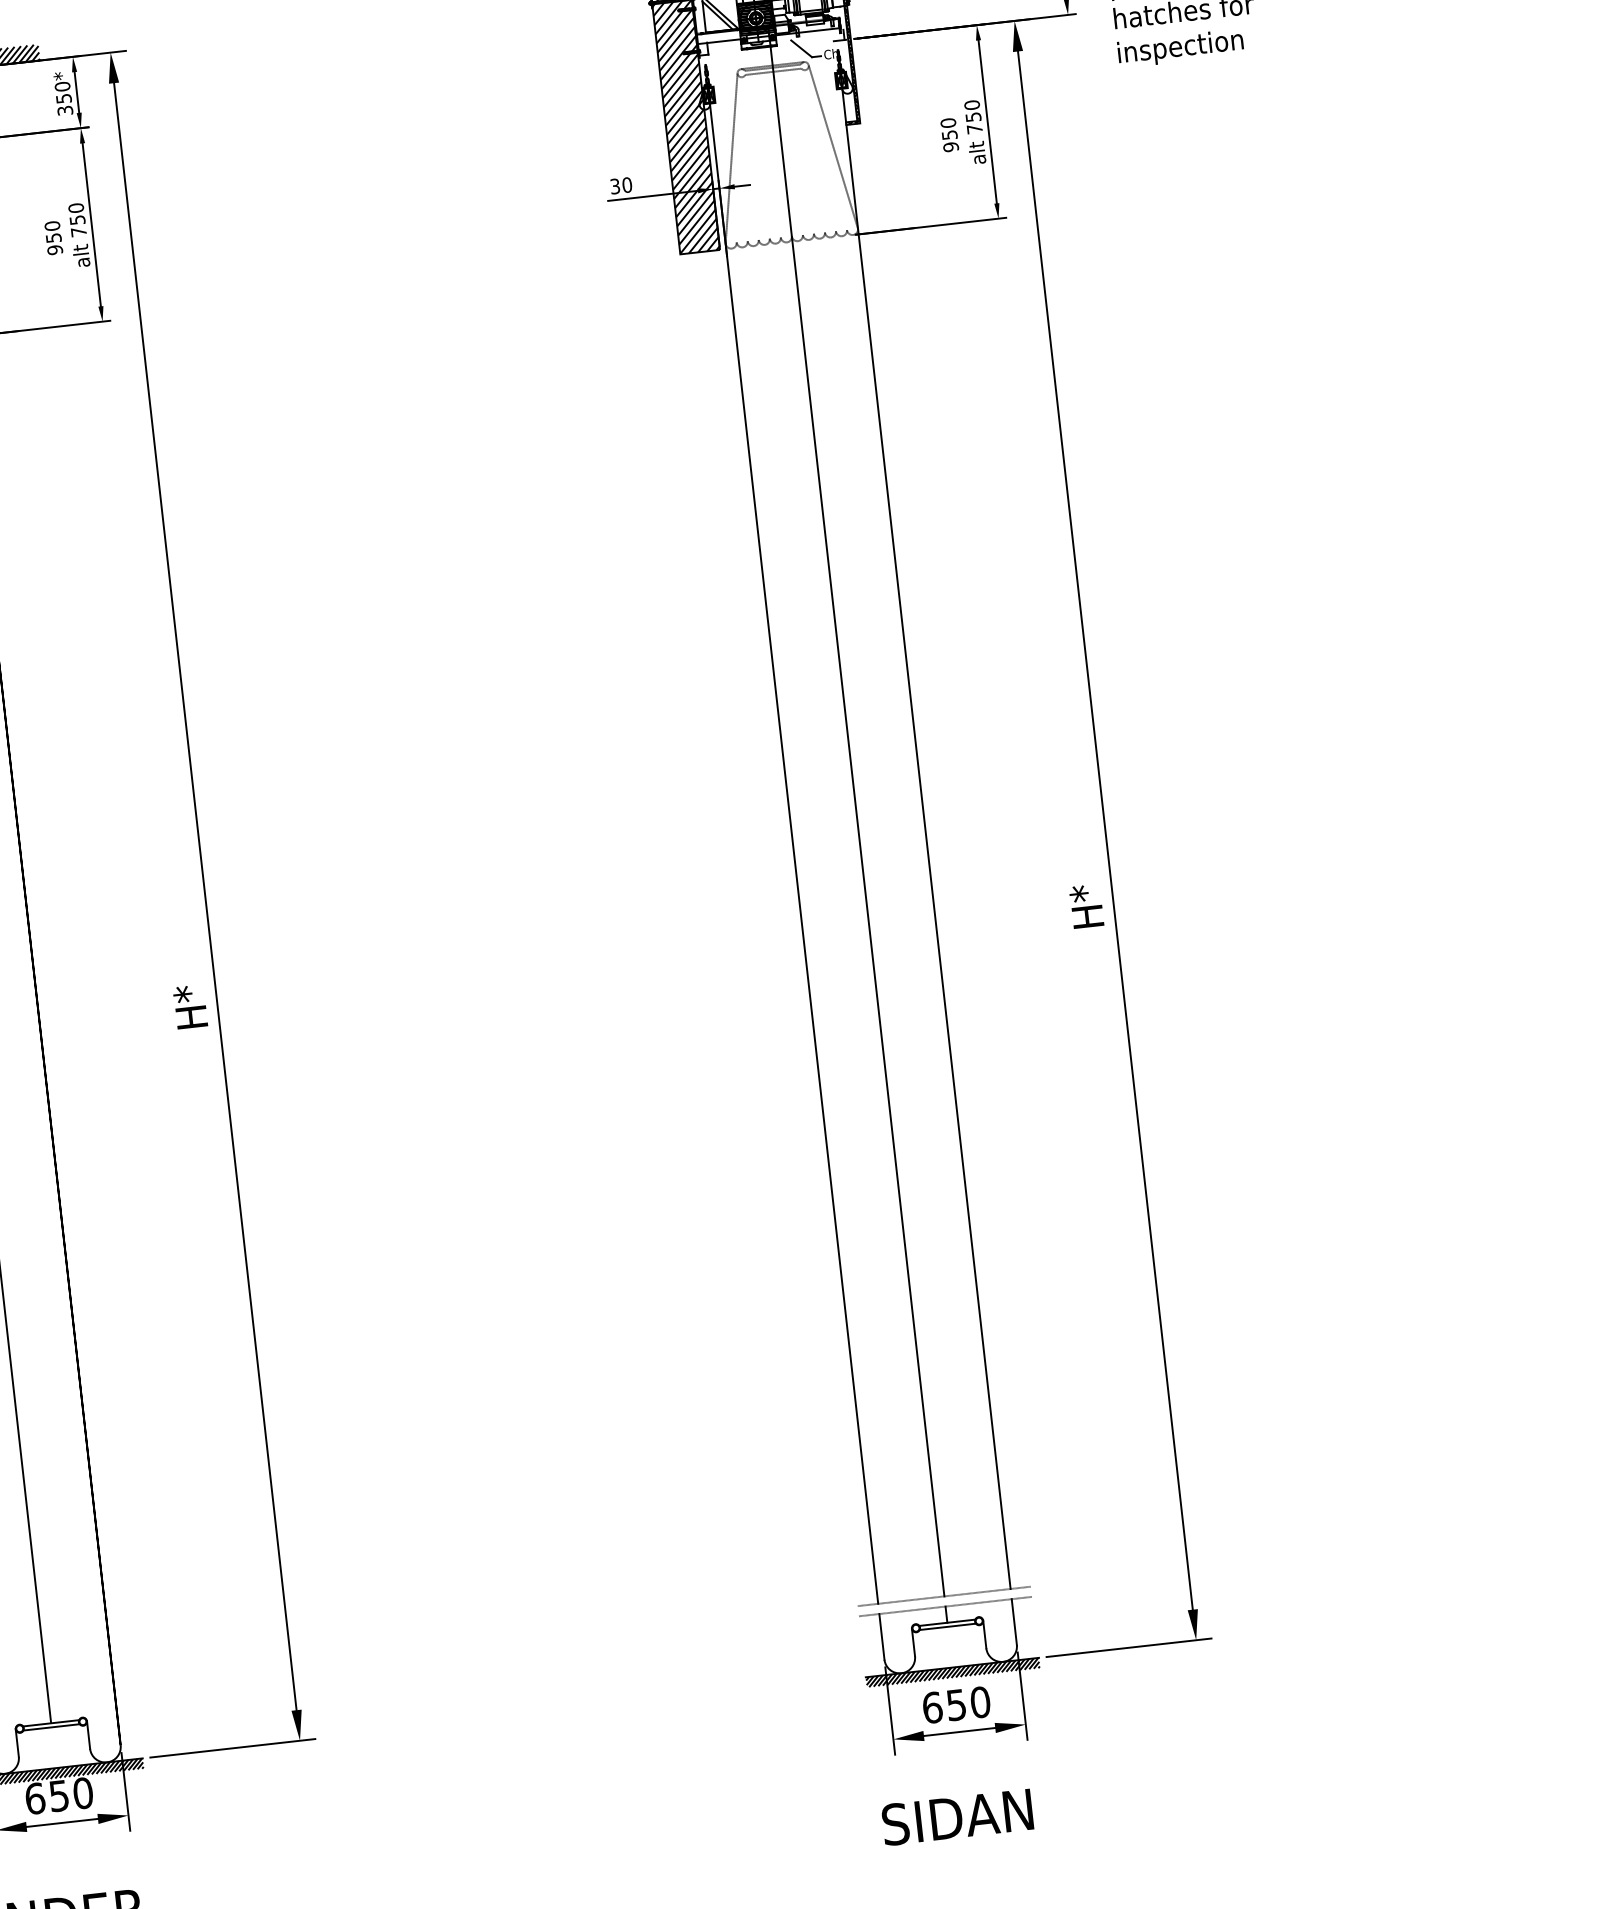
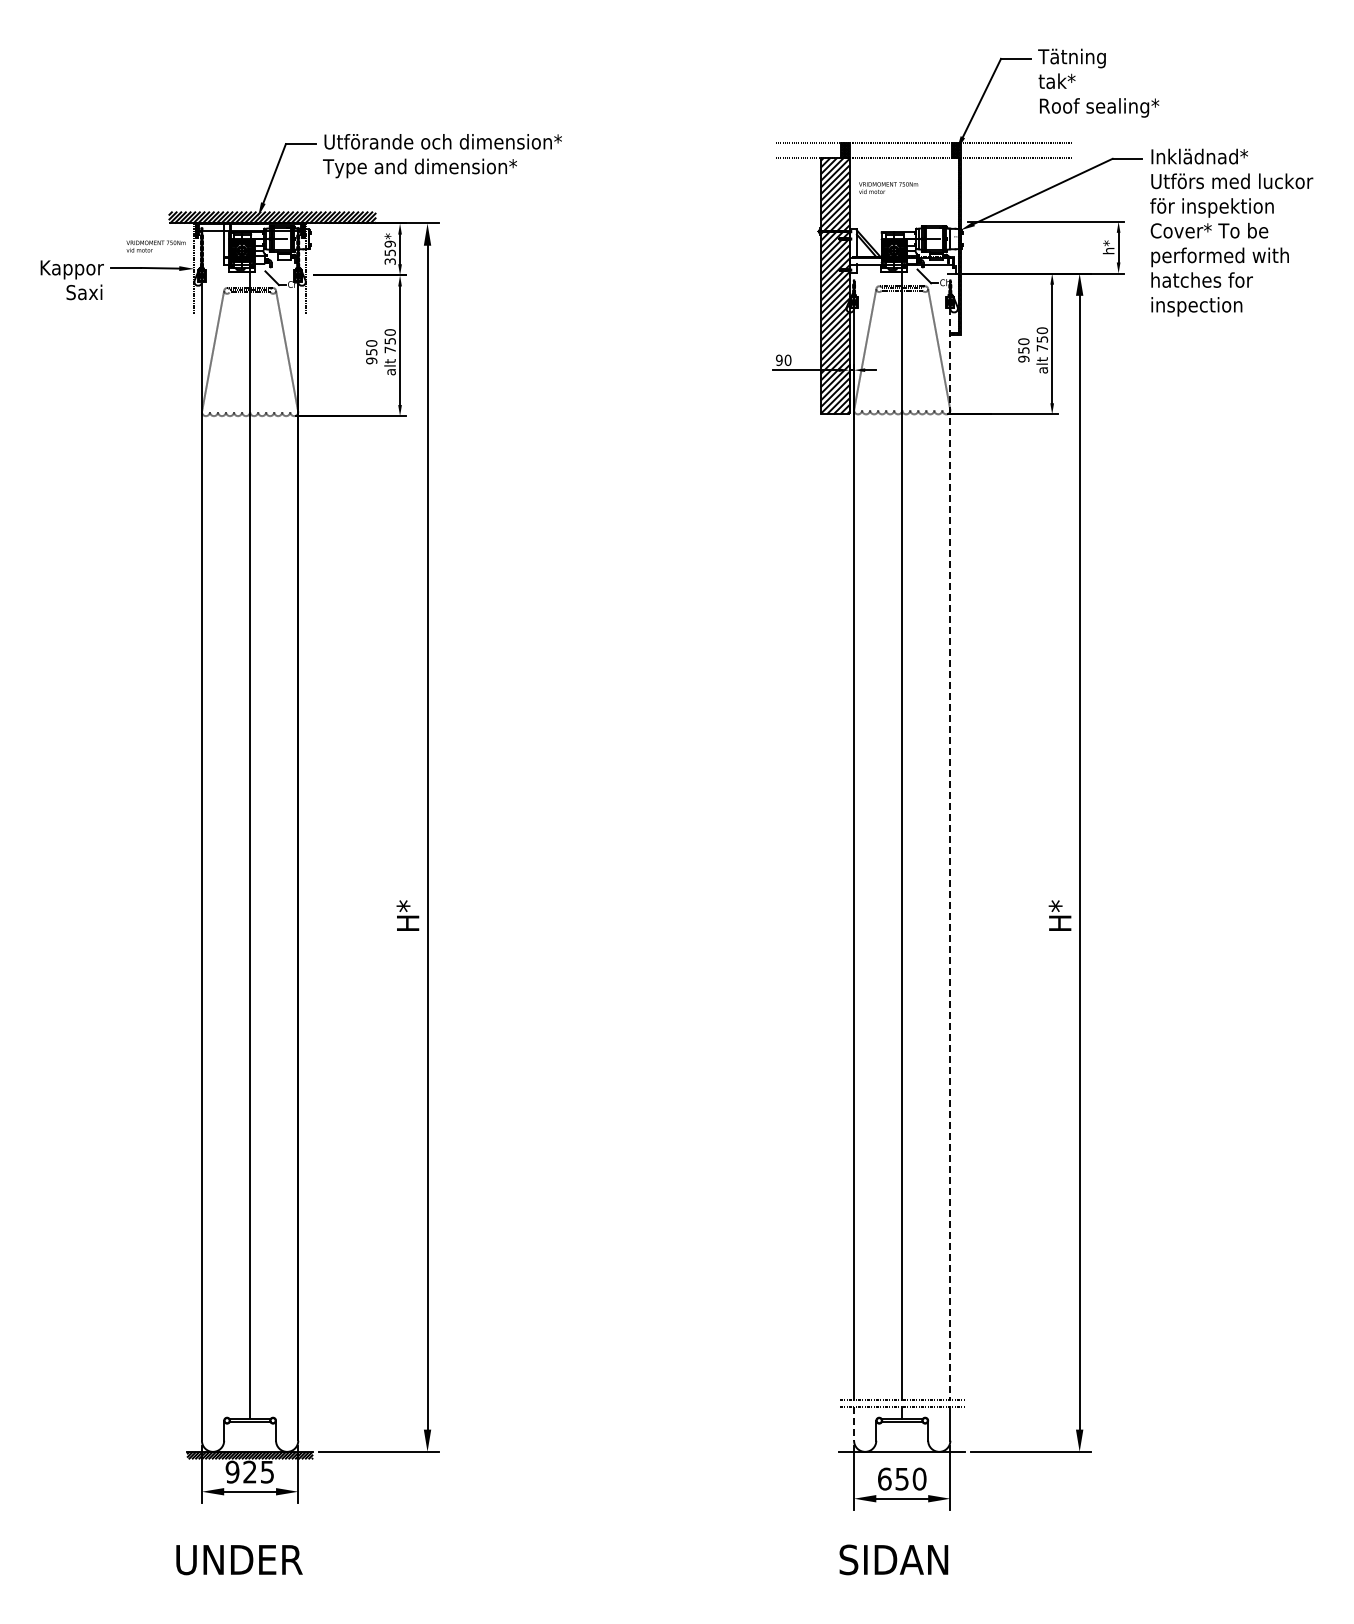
text: (61, 87) -> (389, 244), 350* -> 359*
text: (615, 185) -> (779, 359), 30 -> 90
line: (926, 839) -> (950, 854), solid -> dashed
line: (882, 1637) -> (854, 1424), solid -> dashed
hatch: (953, 1672) -> (902, 1455), removed
text: (58, 1795) -> (249, 1471), 650 -> 925

